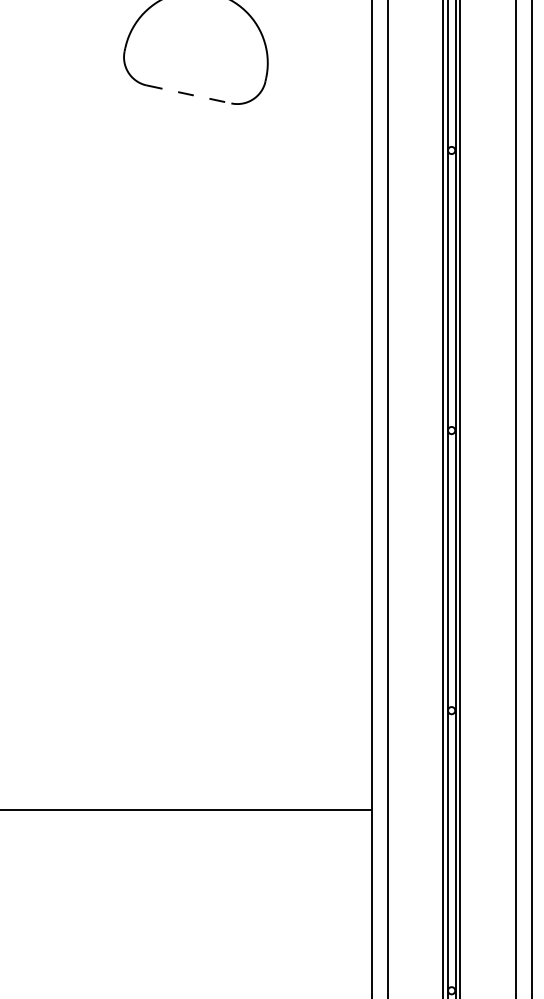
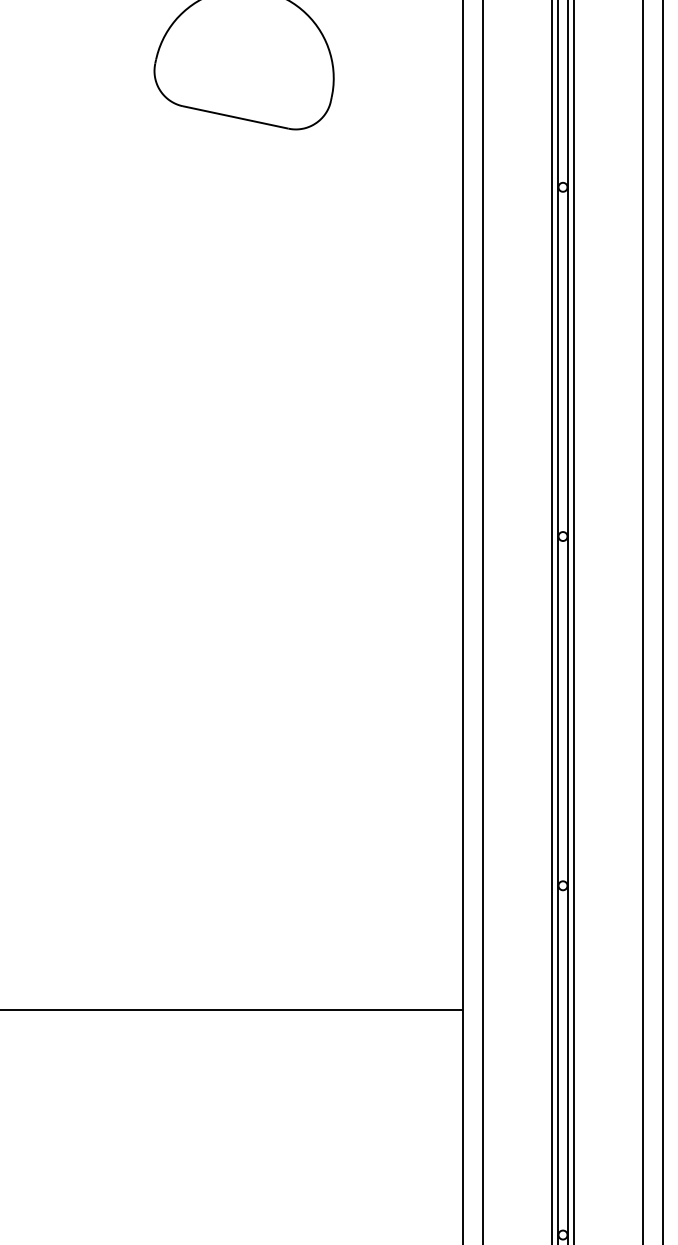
line: (188, 94) -> (235, 117), dashed -> solid

